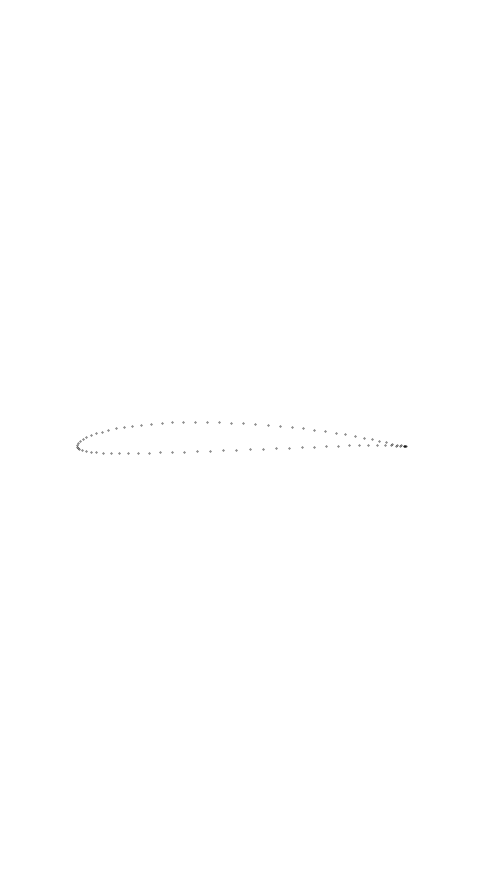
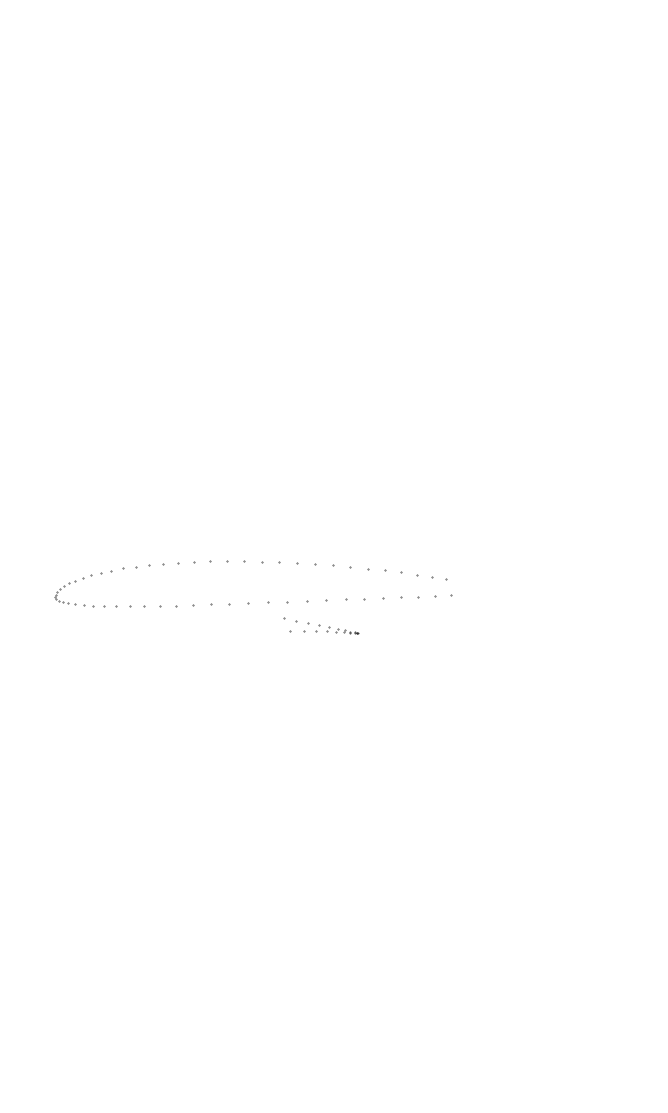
part: (380, 441) -> (321, 626), moved

